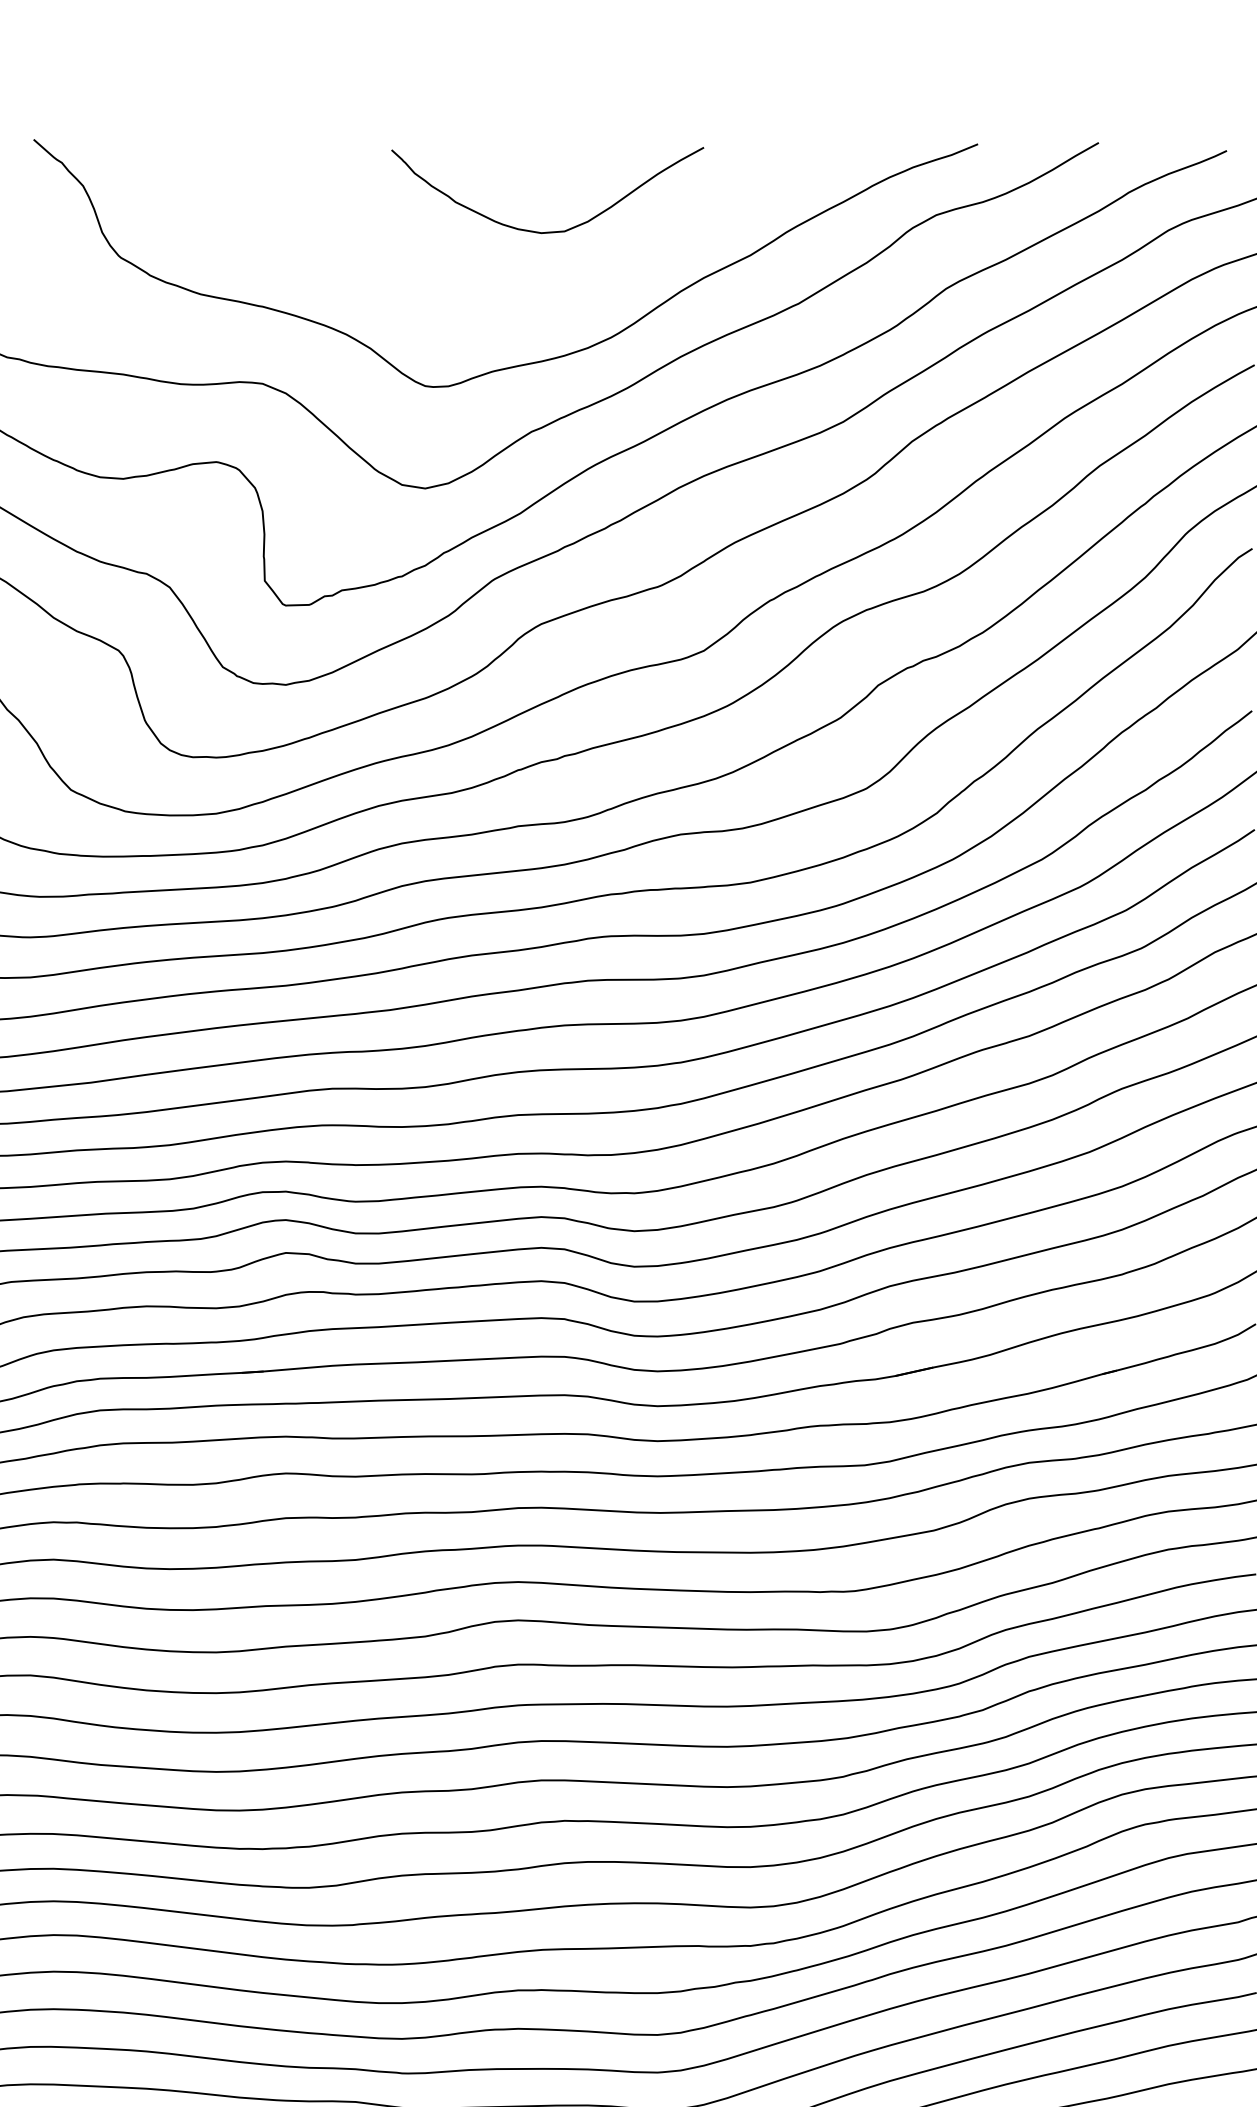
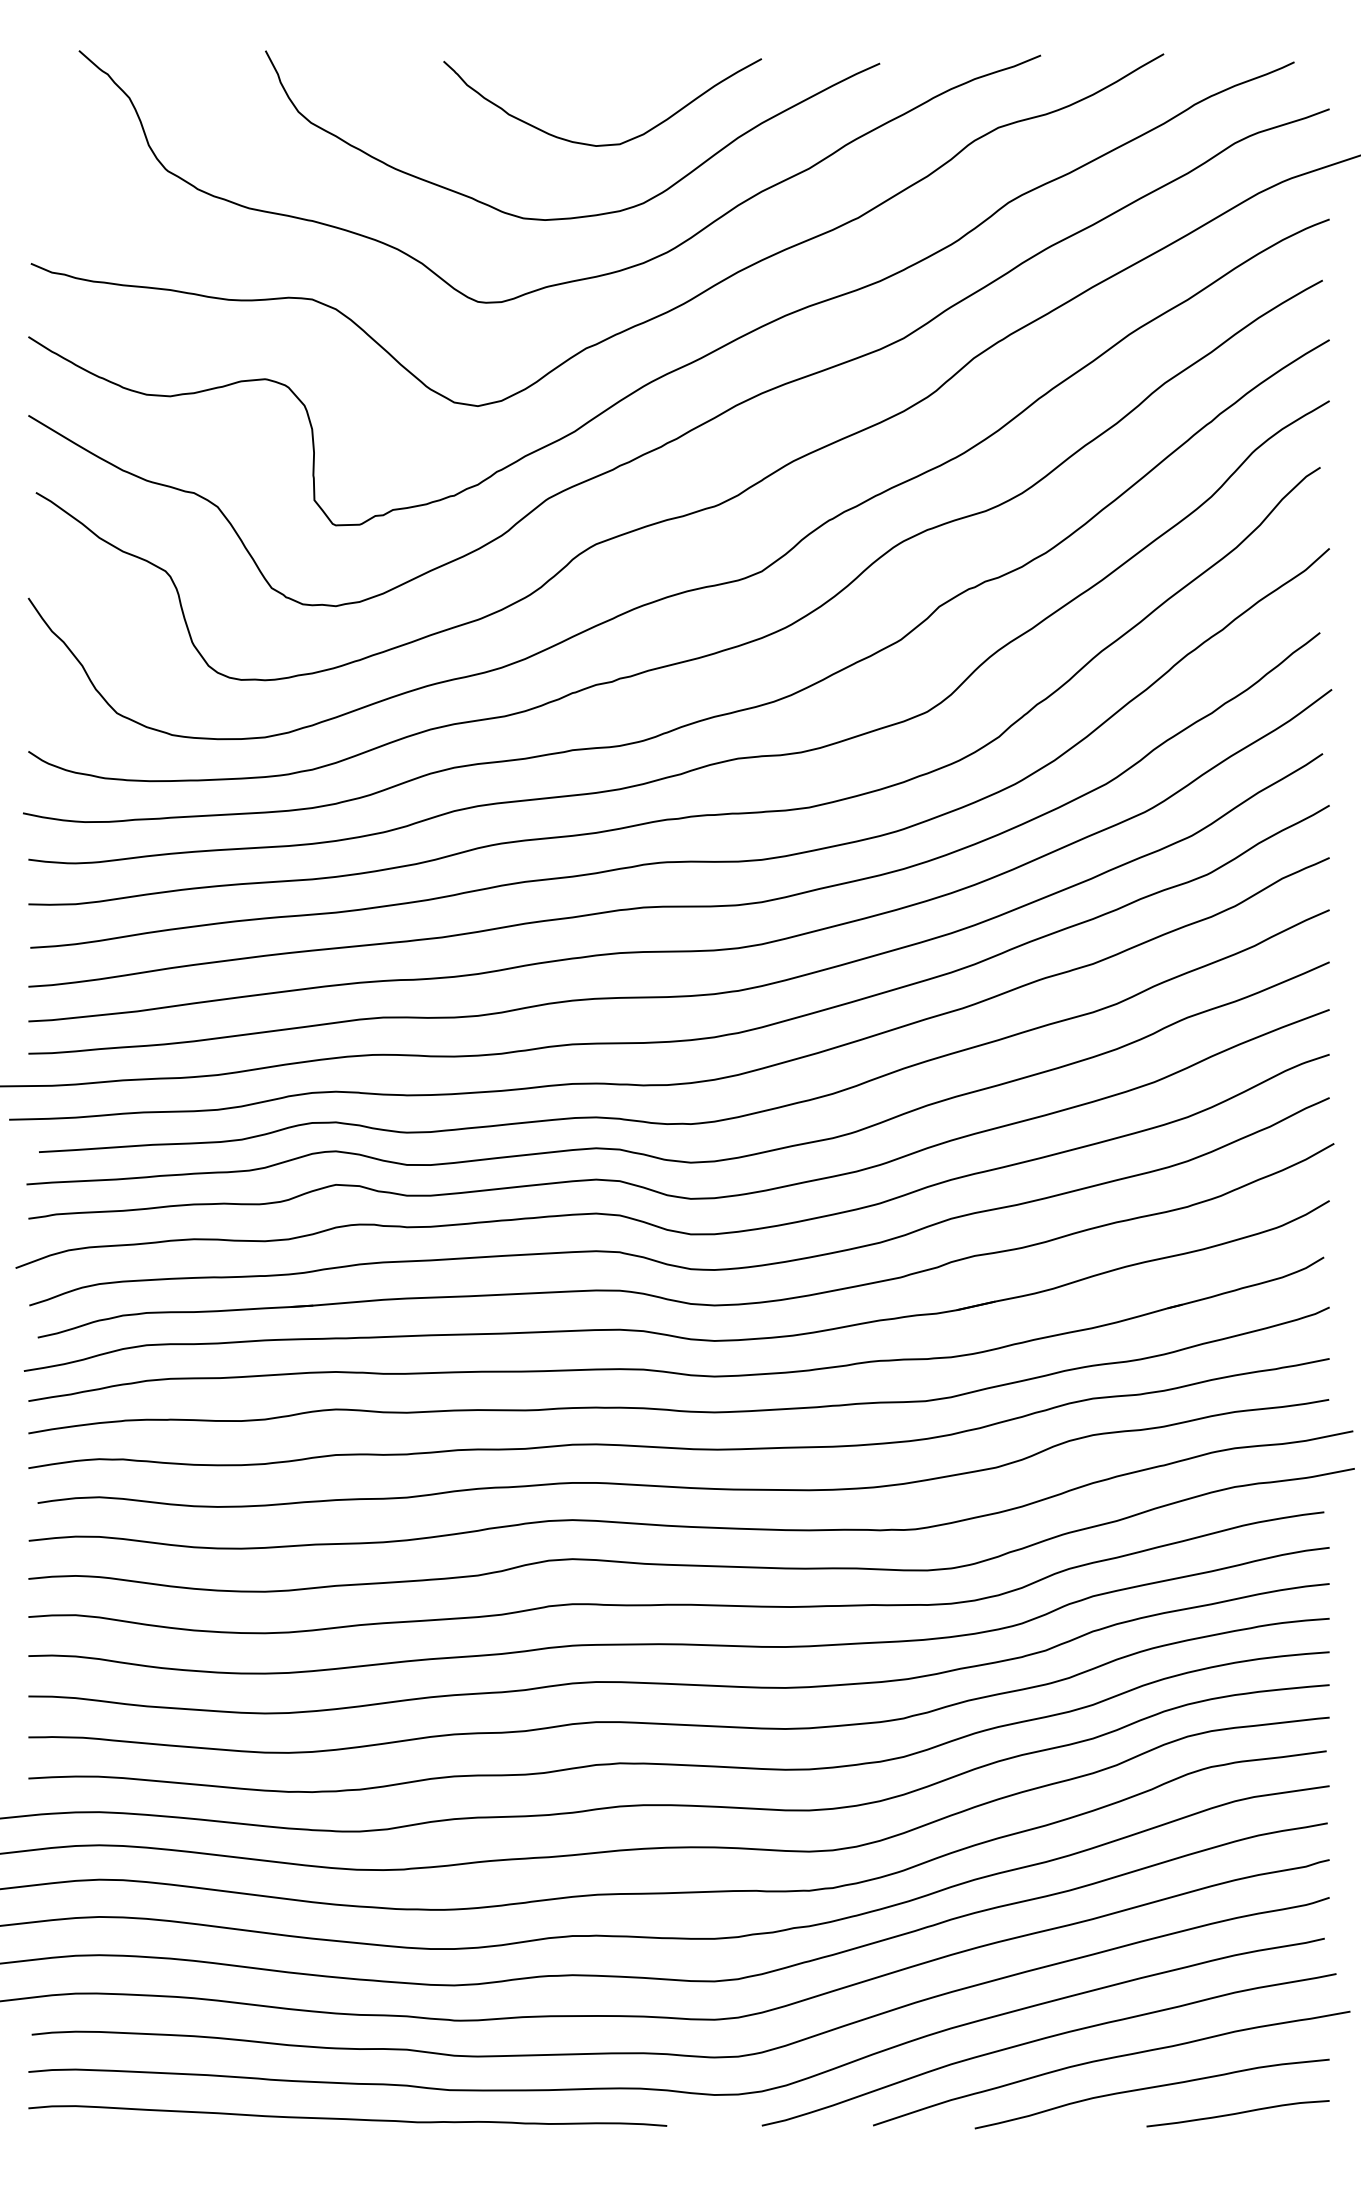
curve: (528, 301) -> (583, 215), added

